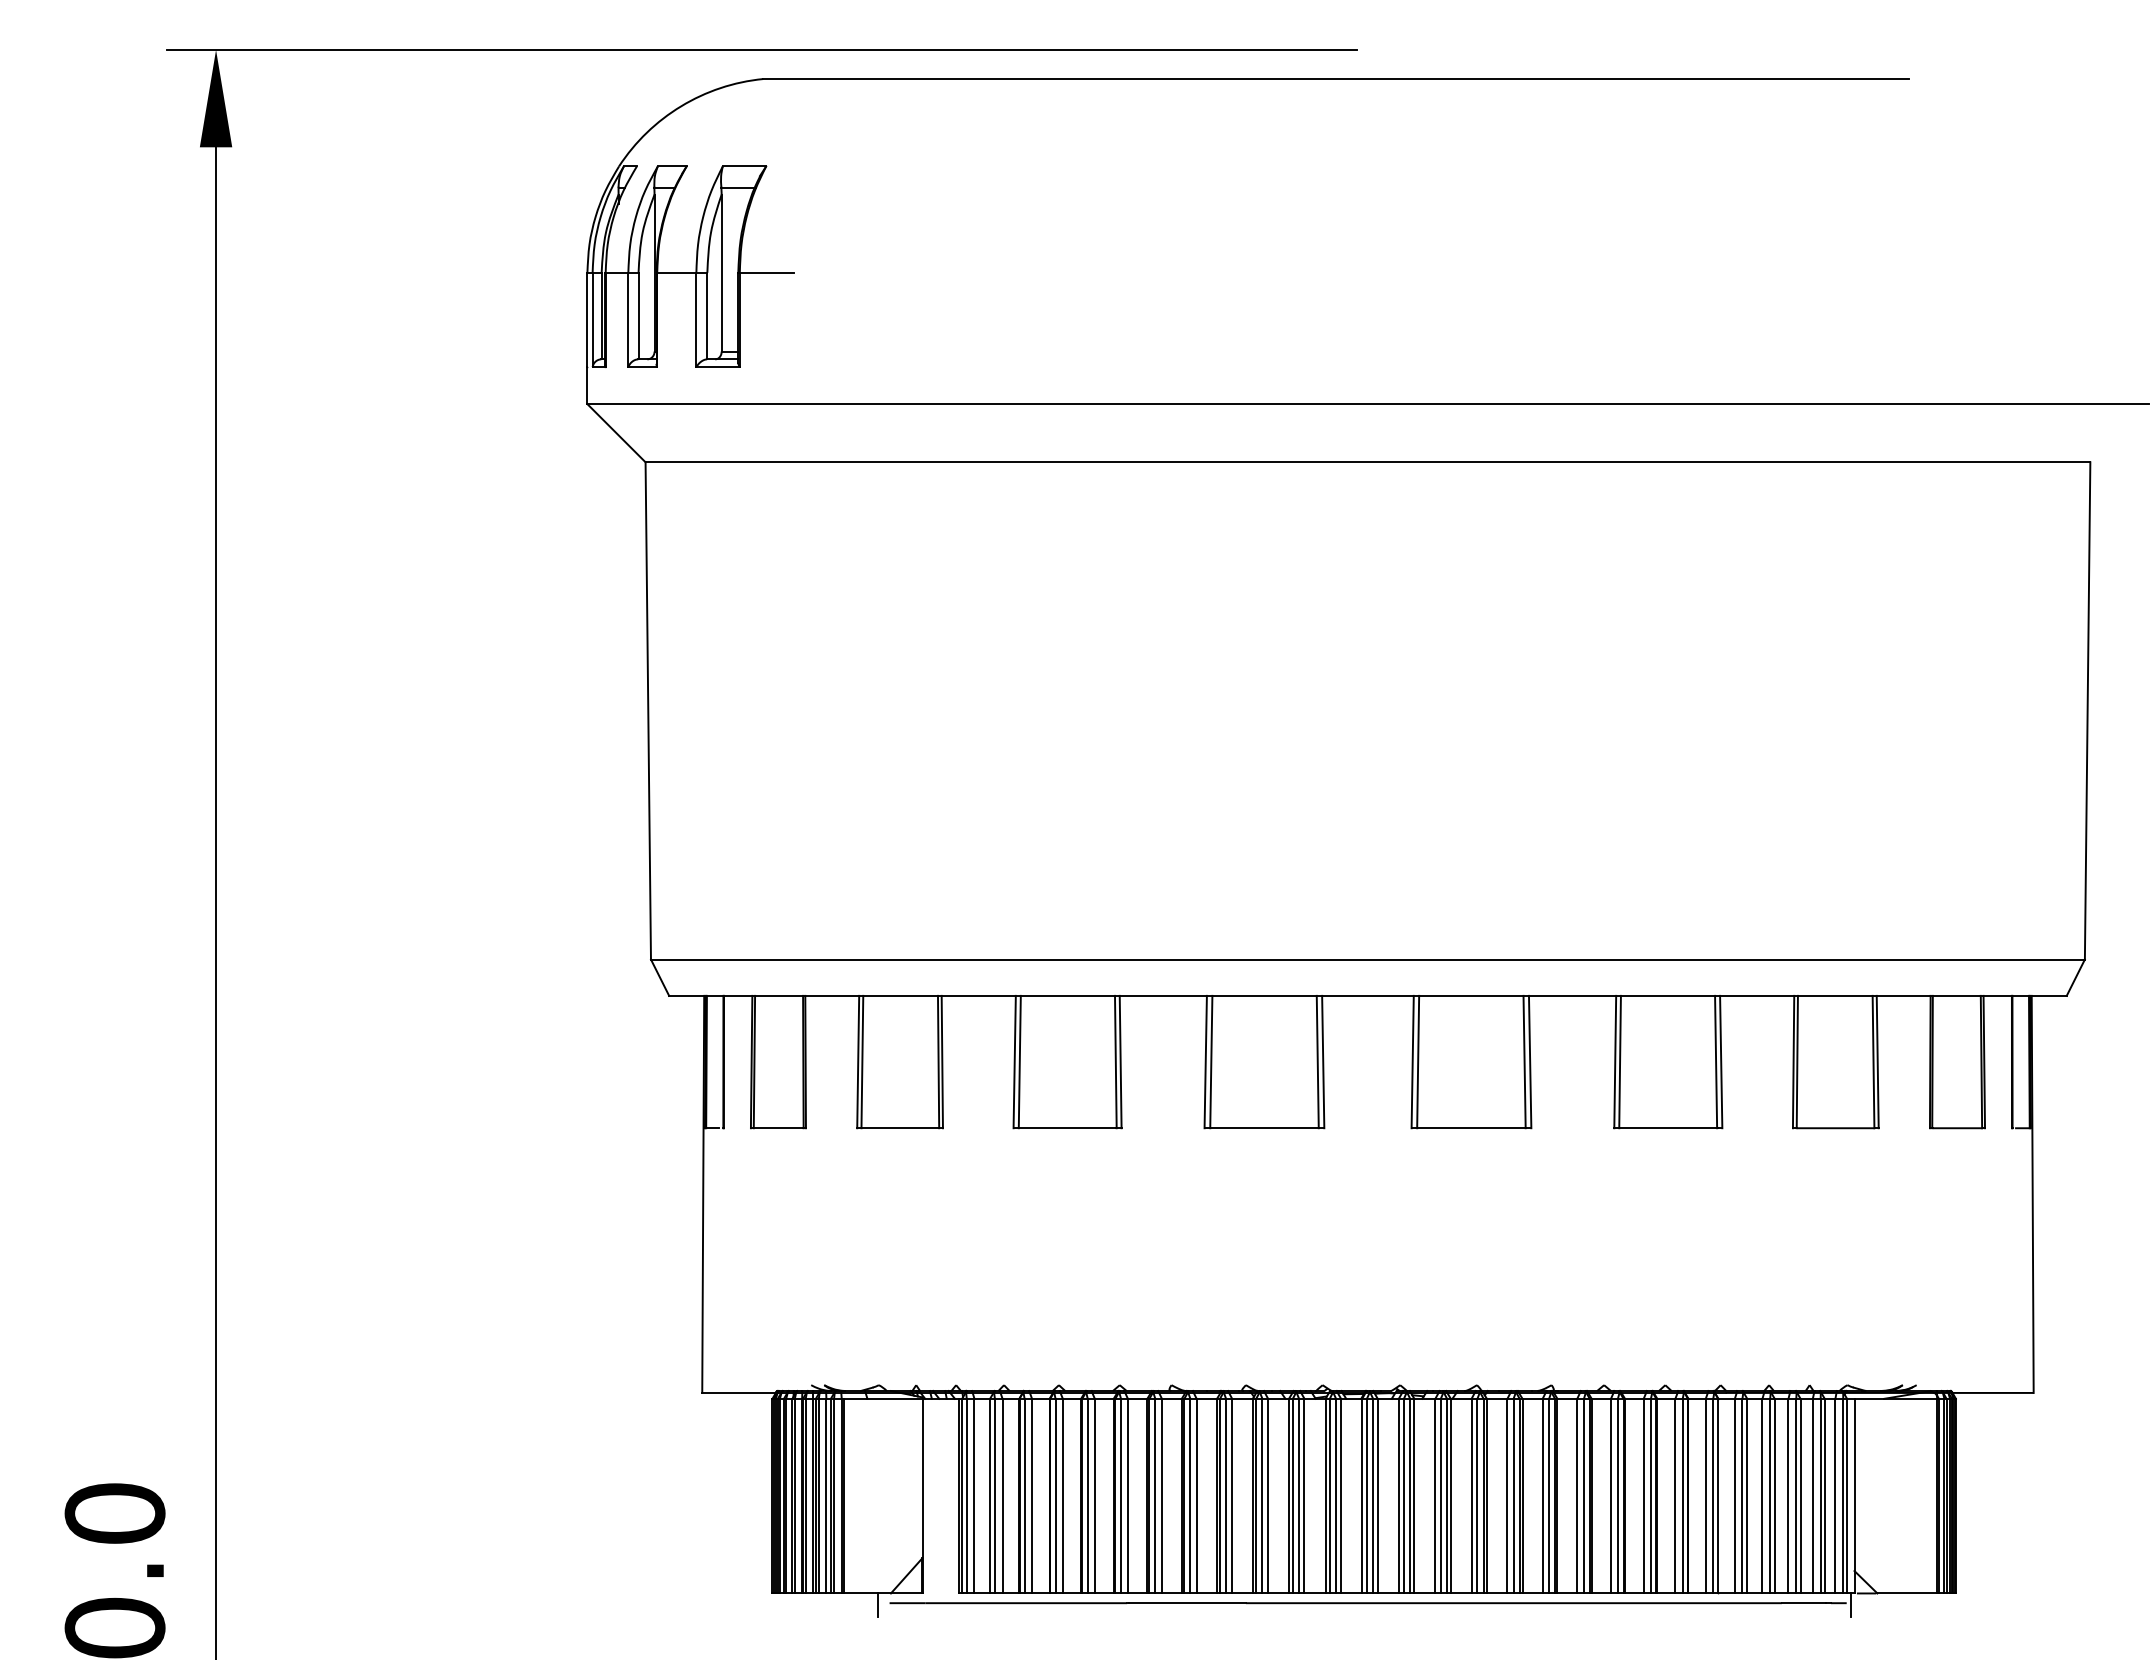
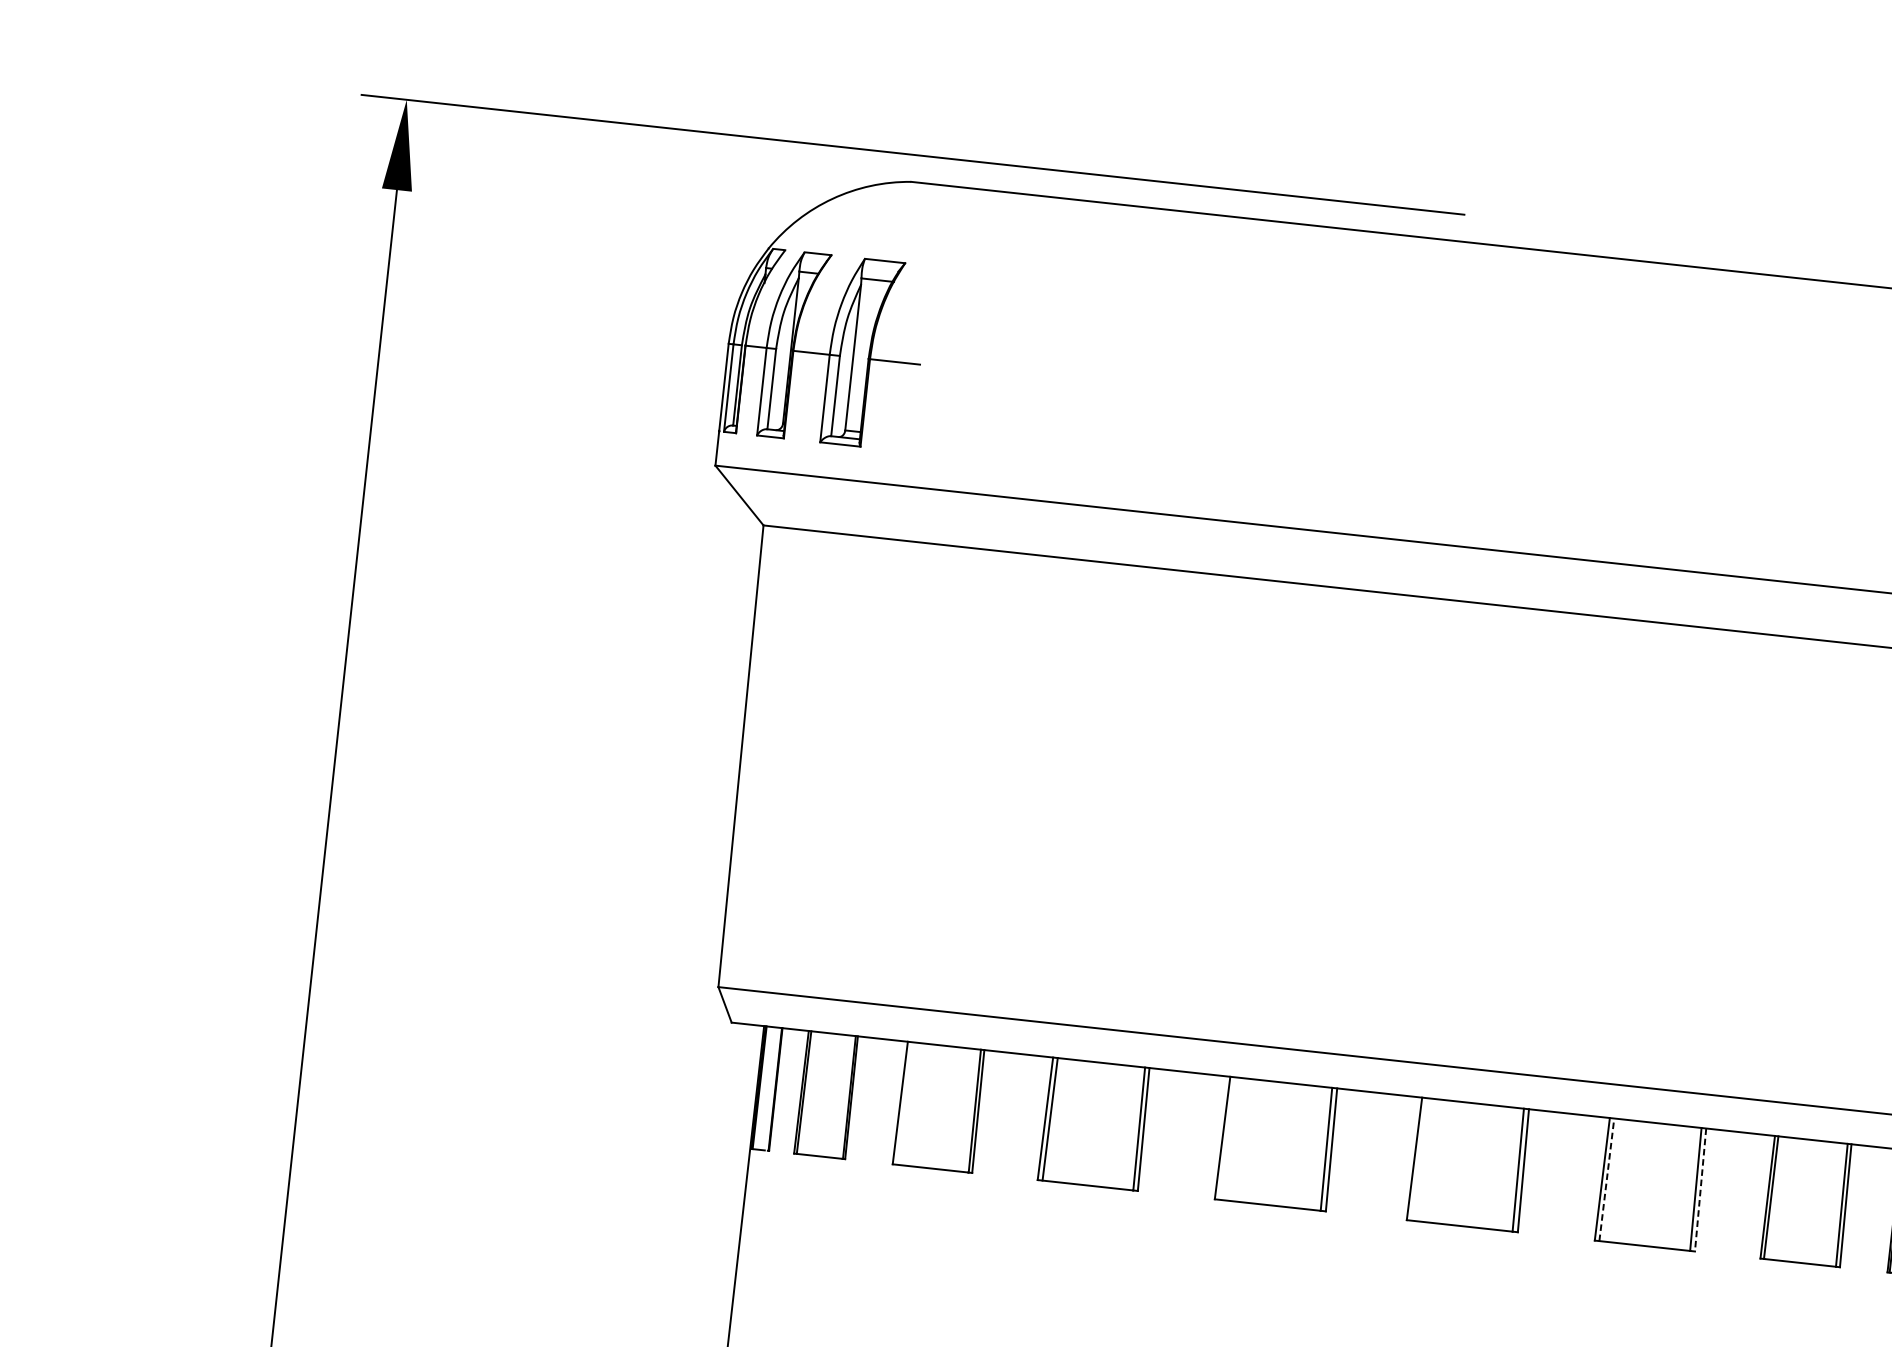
line: (862, 1061) -> (904, 1102), removed
line: (1211, 1061) -> (1227, 1138), removed
line: (1418, 1061) -> (1419, 1158), removed
line: (1620, 1061) -> (1607, 1179), solid -> dashed
line: (1721, 1062) -> (1700, 1190), solid -> dashed

